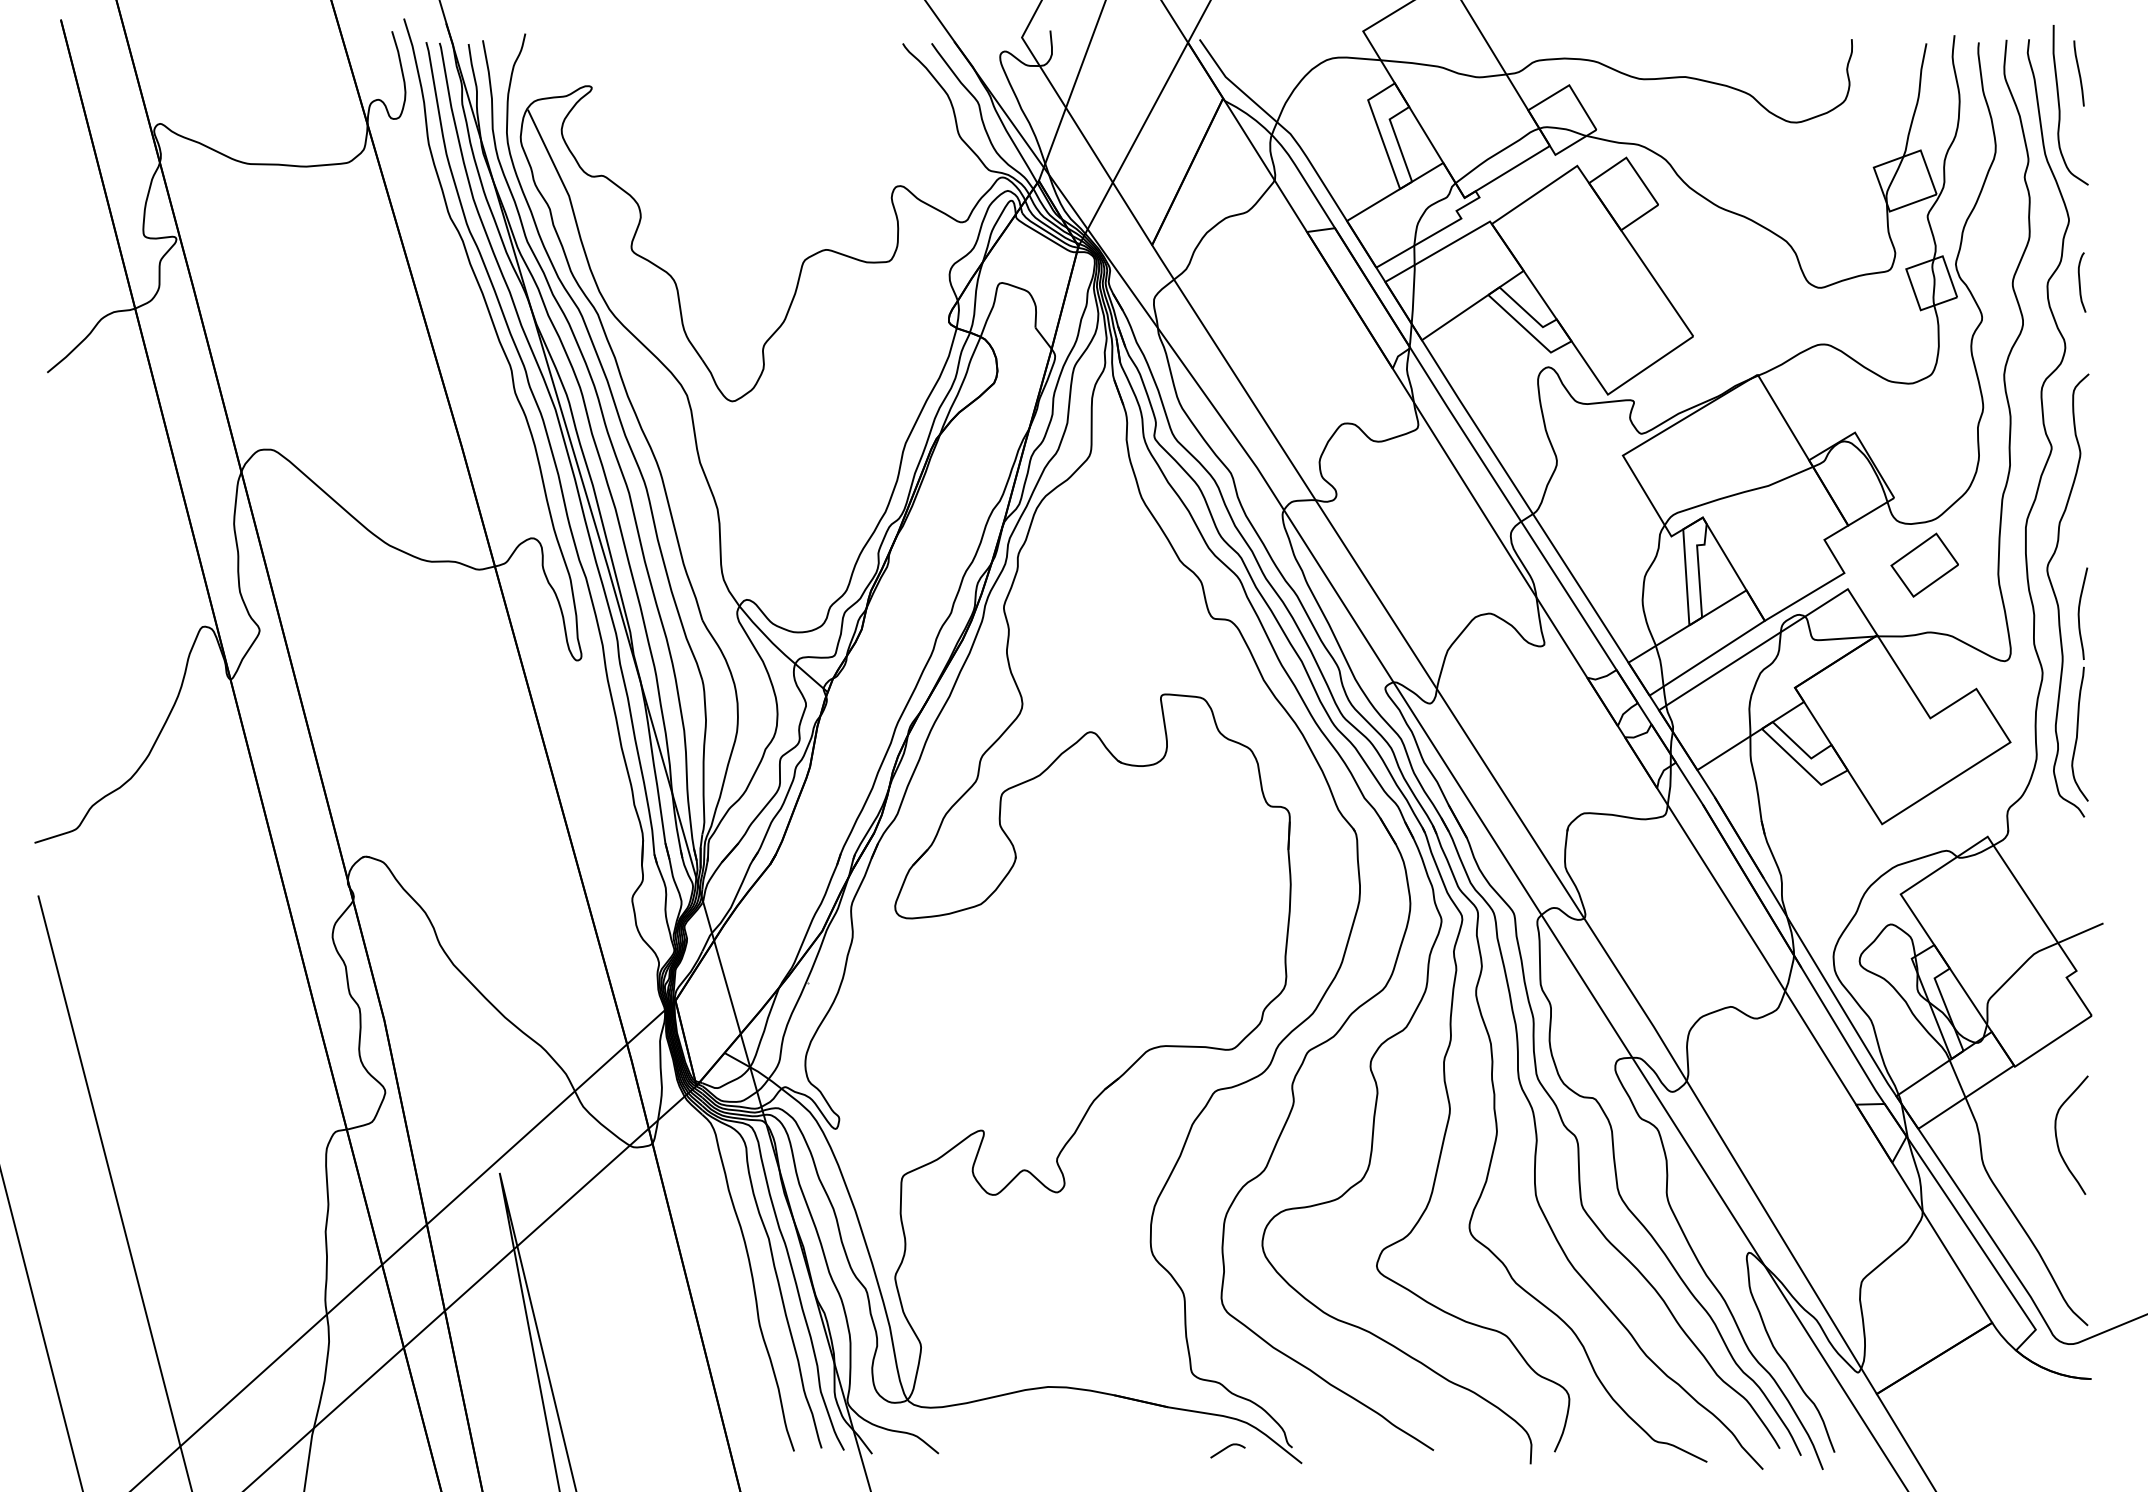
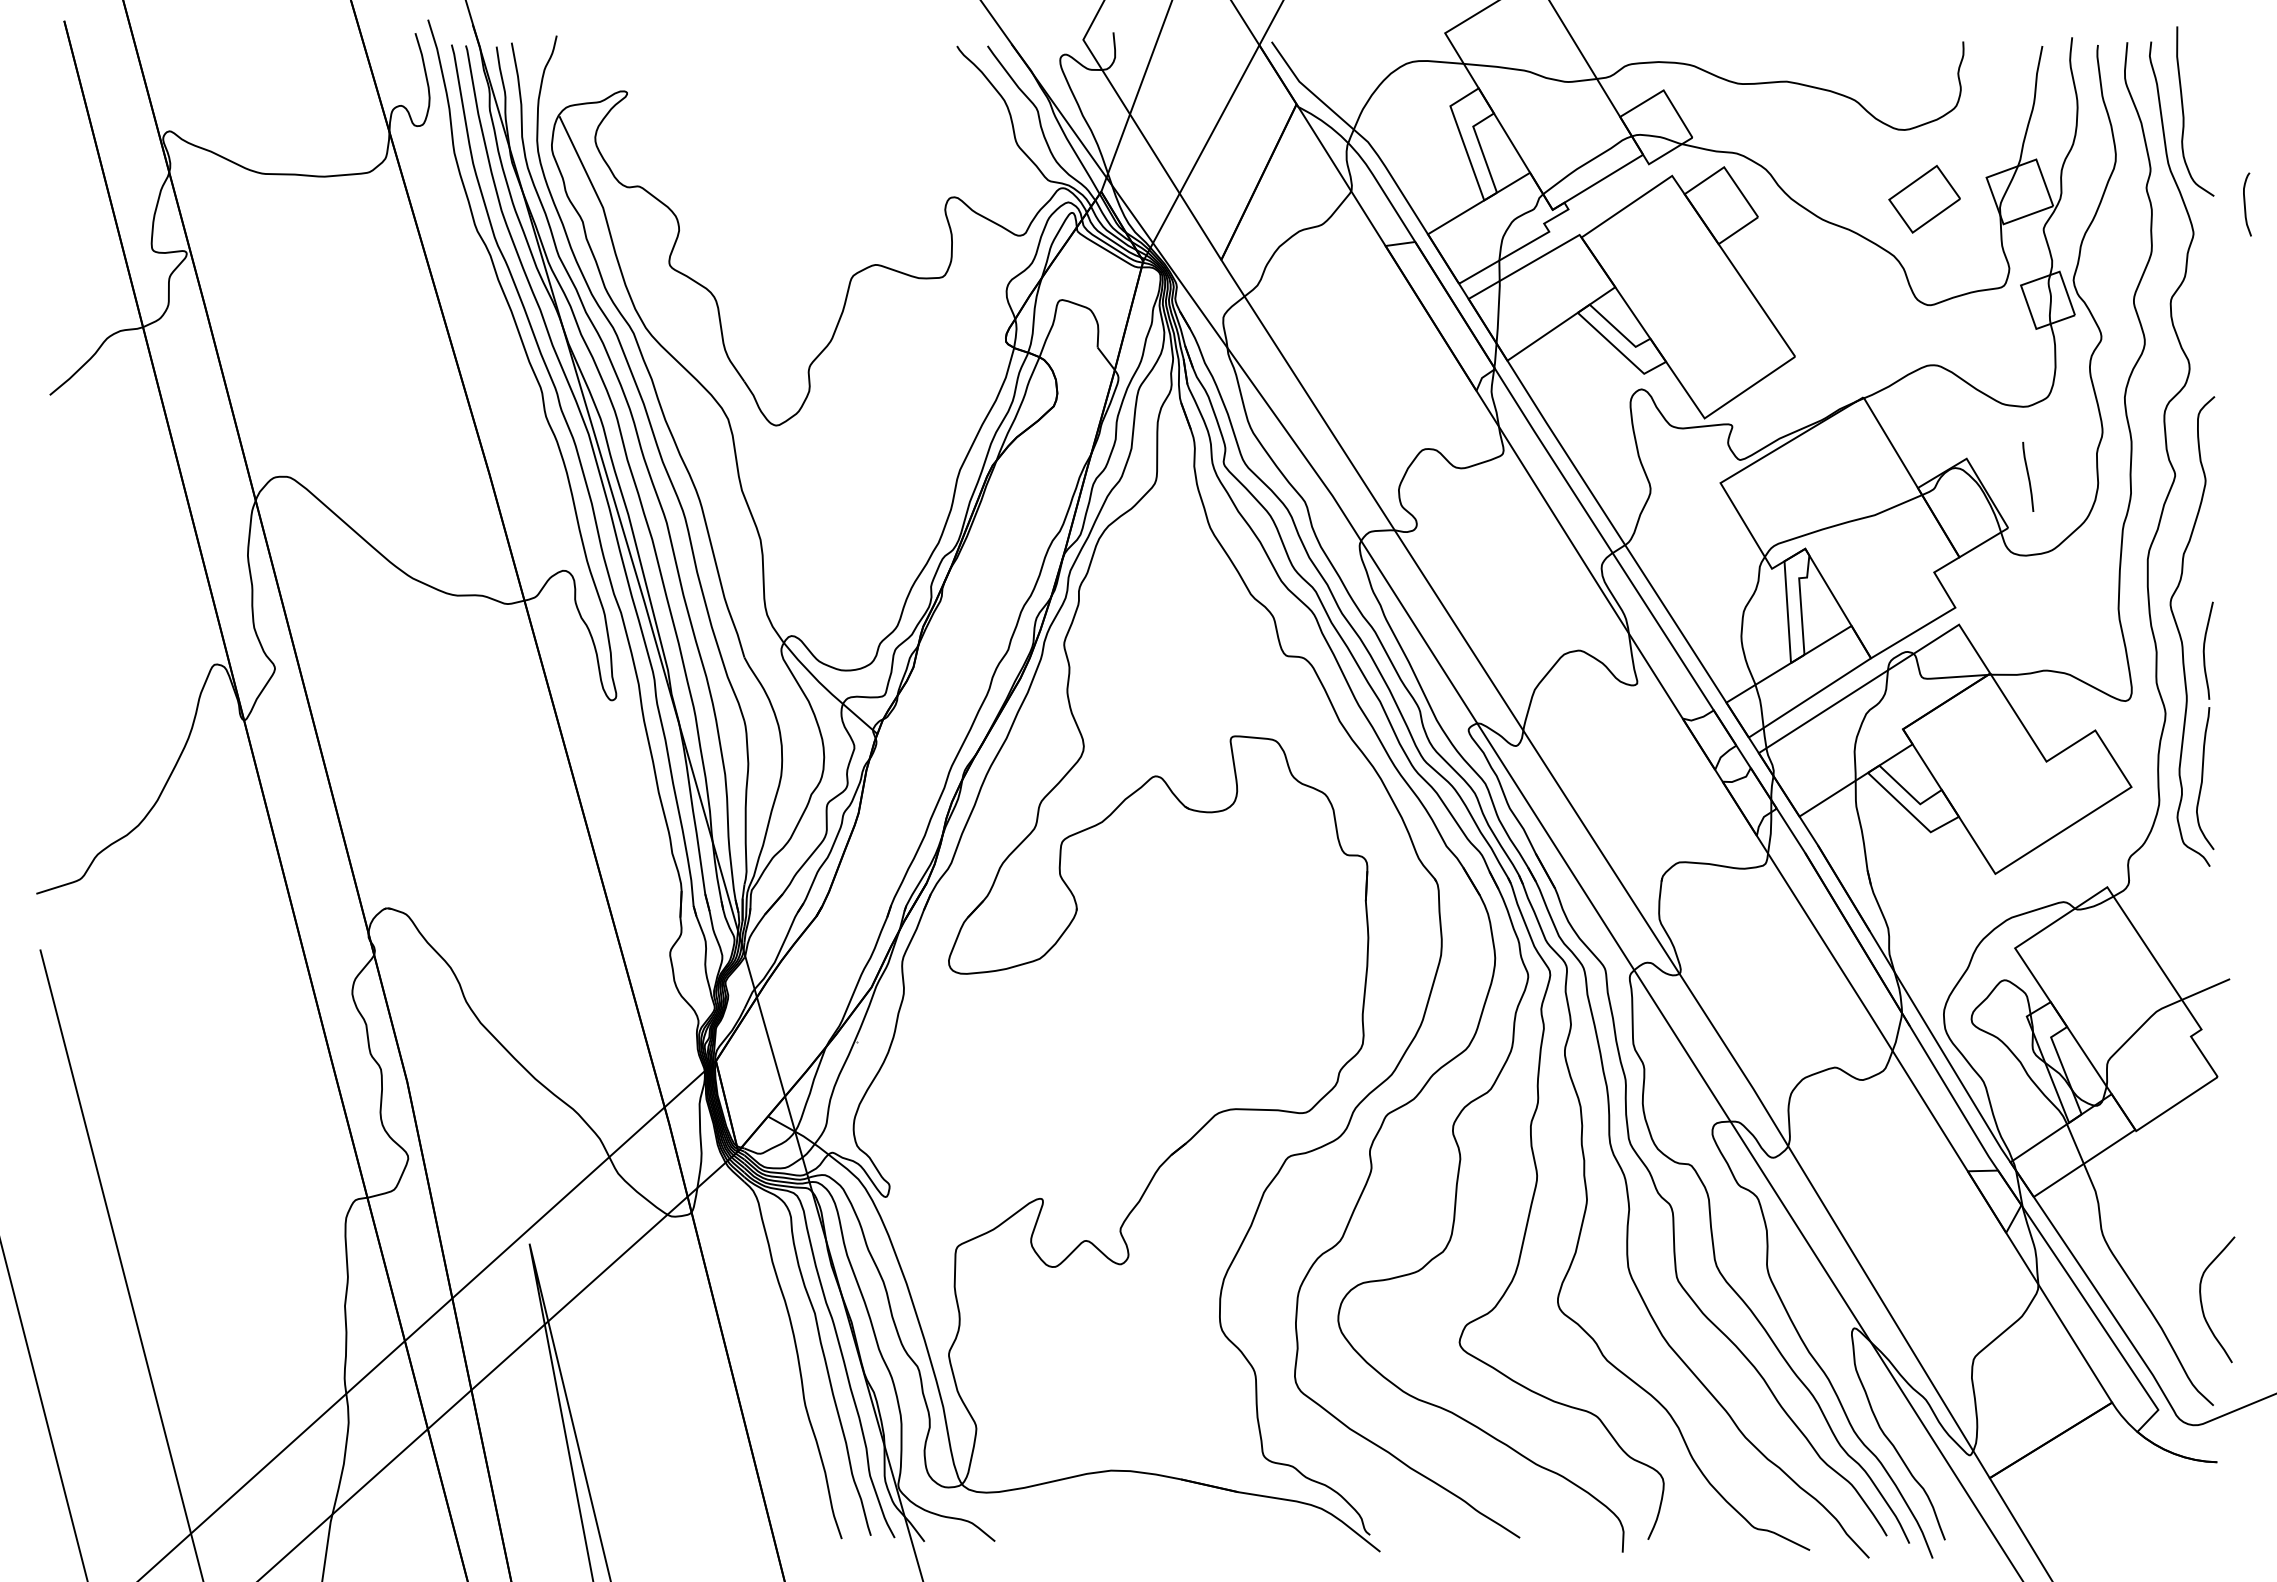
line: (2079, 73) -> (2028, 476), moved
curve: (2080, 282) -> (2245, 204), moved
part: (1924, 565) -> (1924, 199), moved
curve: (2057, 1137) -> (2202, 1302), moved
curve: (1226, 1449) -> (1300, 1536), removed

